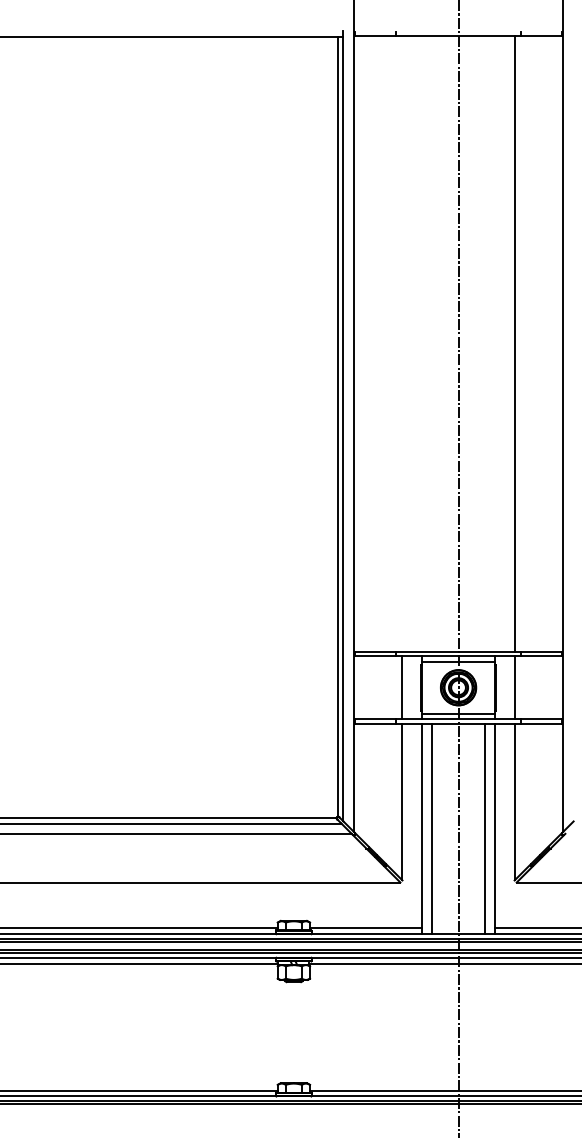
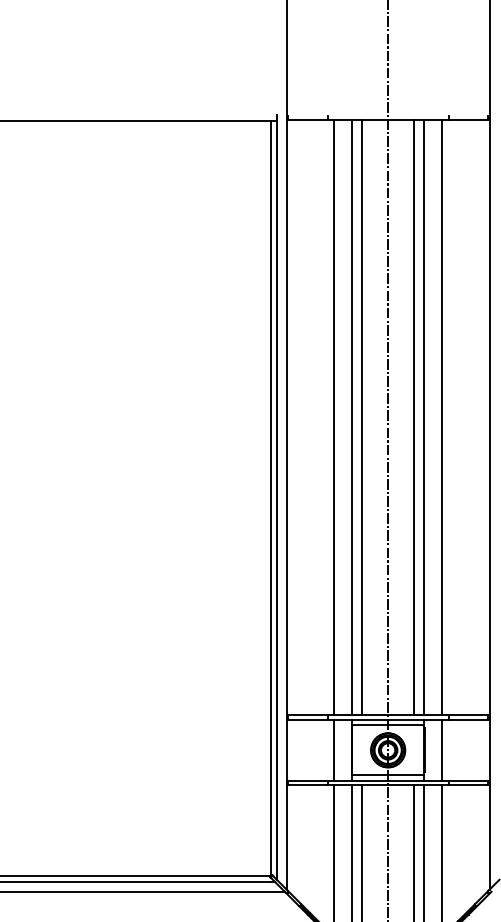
line: (402, 343) -> (333, 417), added
line: (421, 343) -> (352, 417), added
line: (431, 343) -> (361, 417), added
line: (485, 343) -> (414, 417), added
line: (495, 343) -> (423, 417), added

